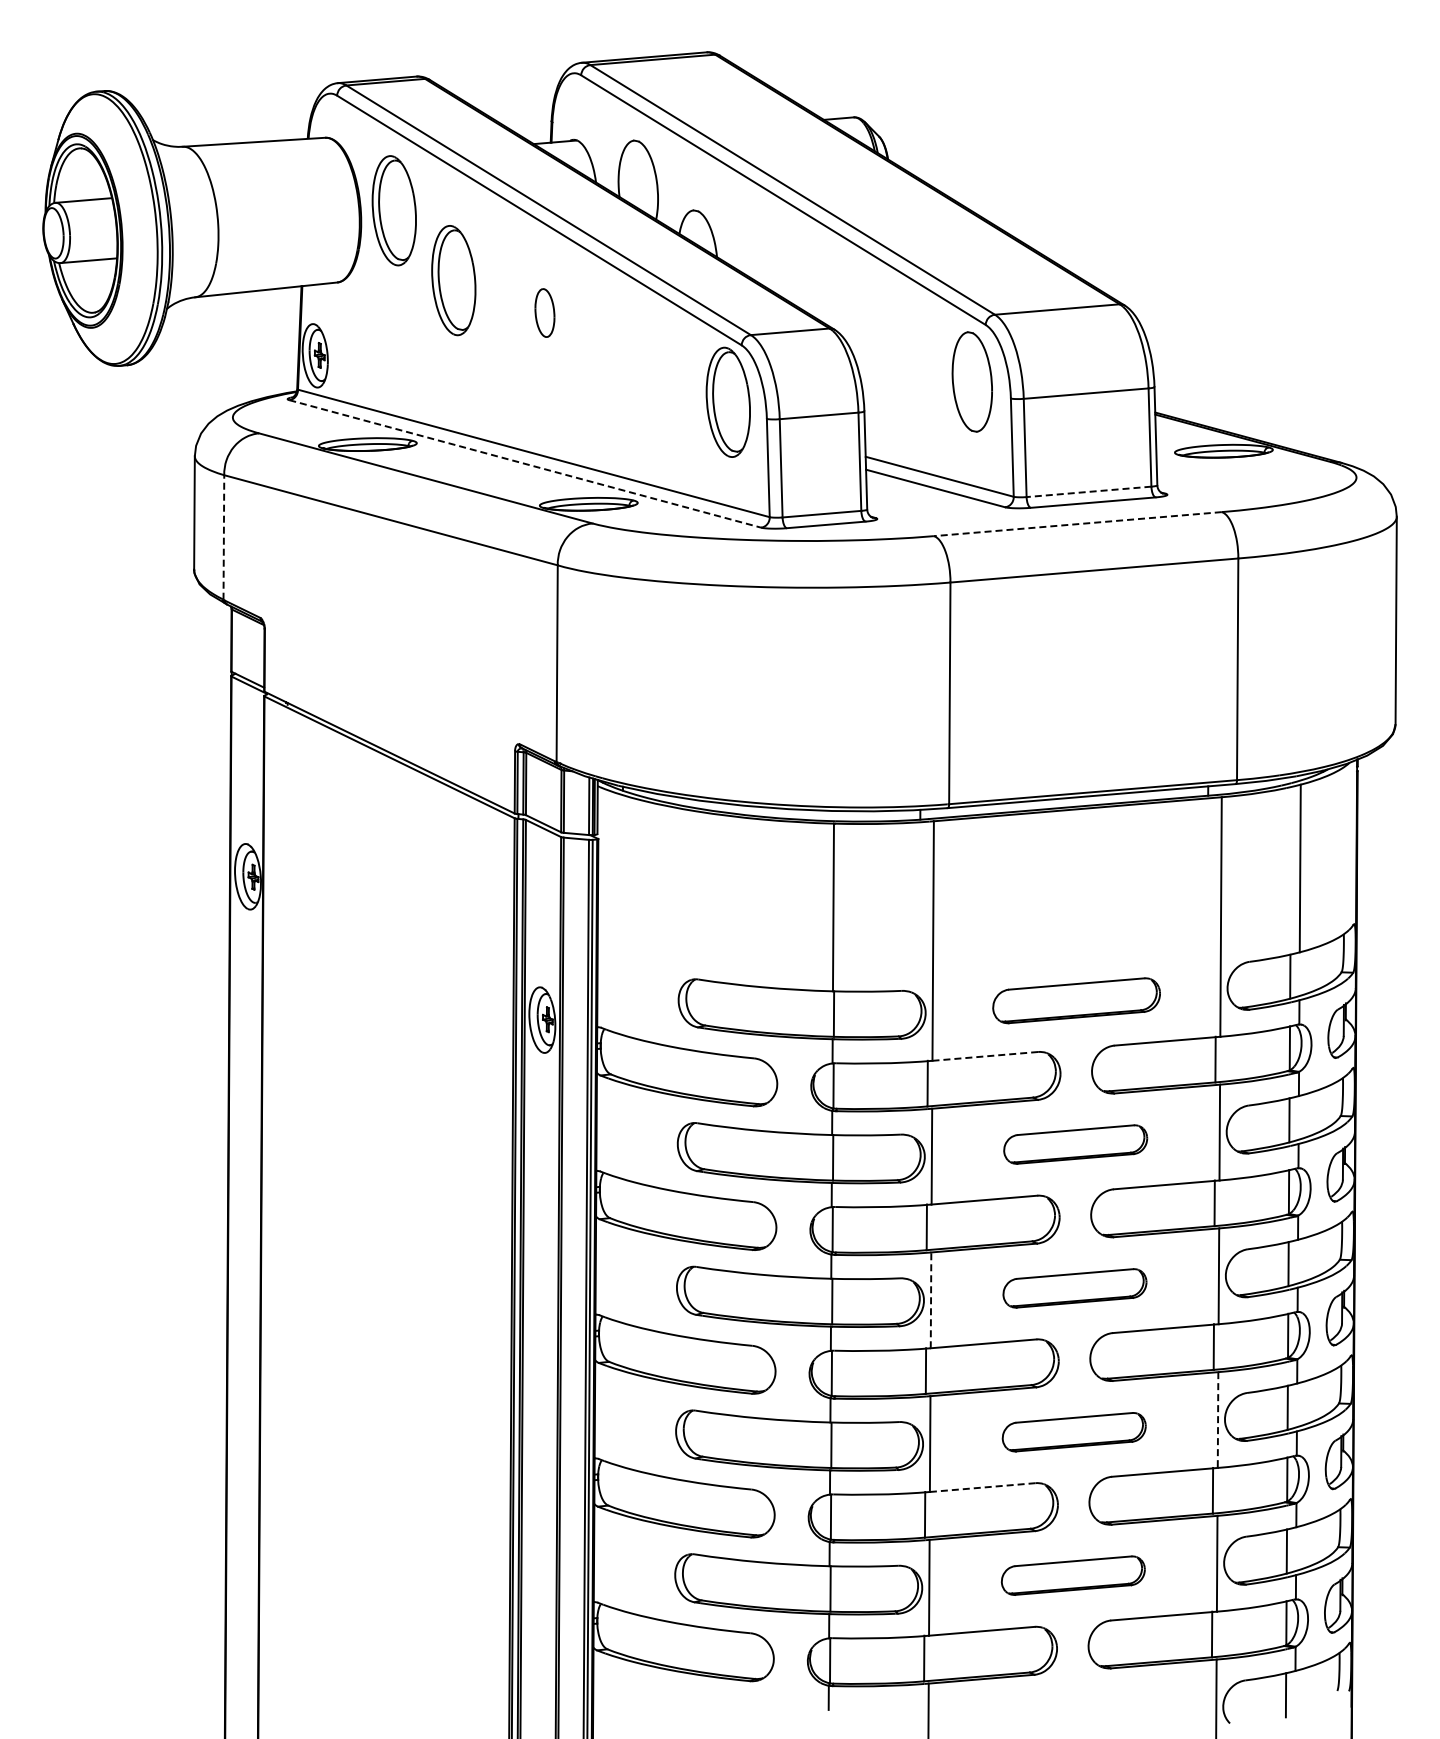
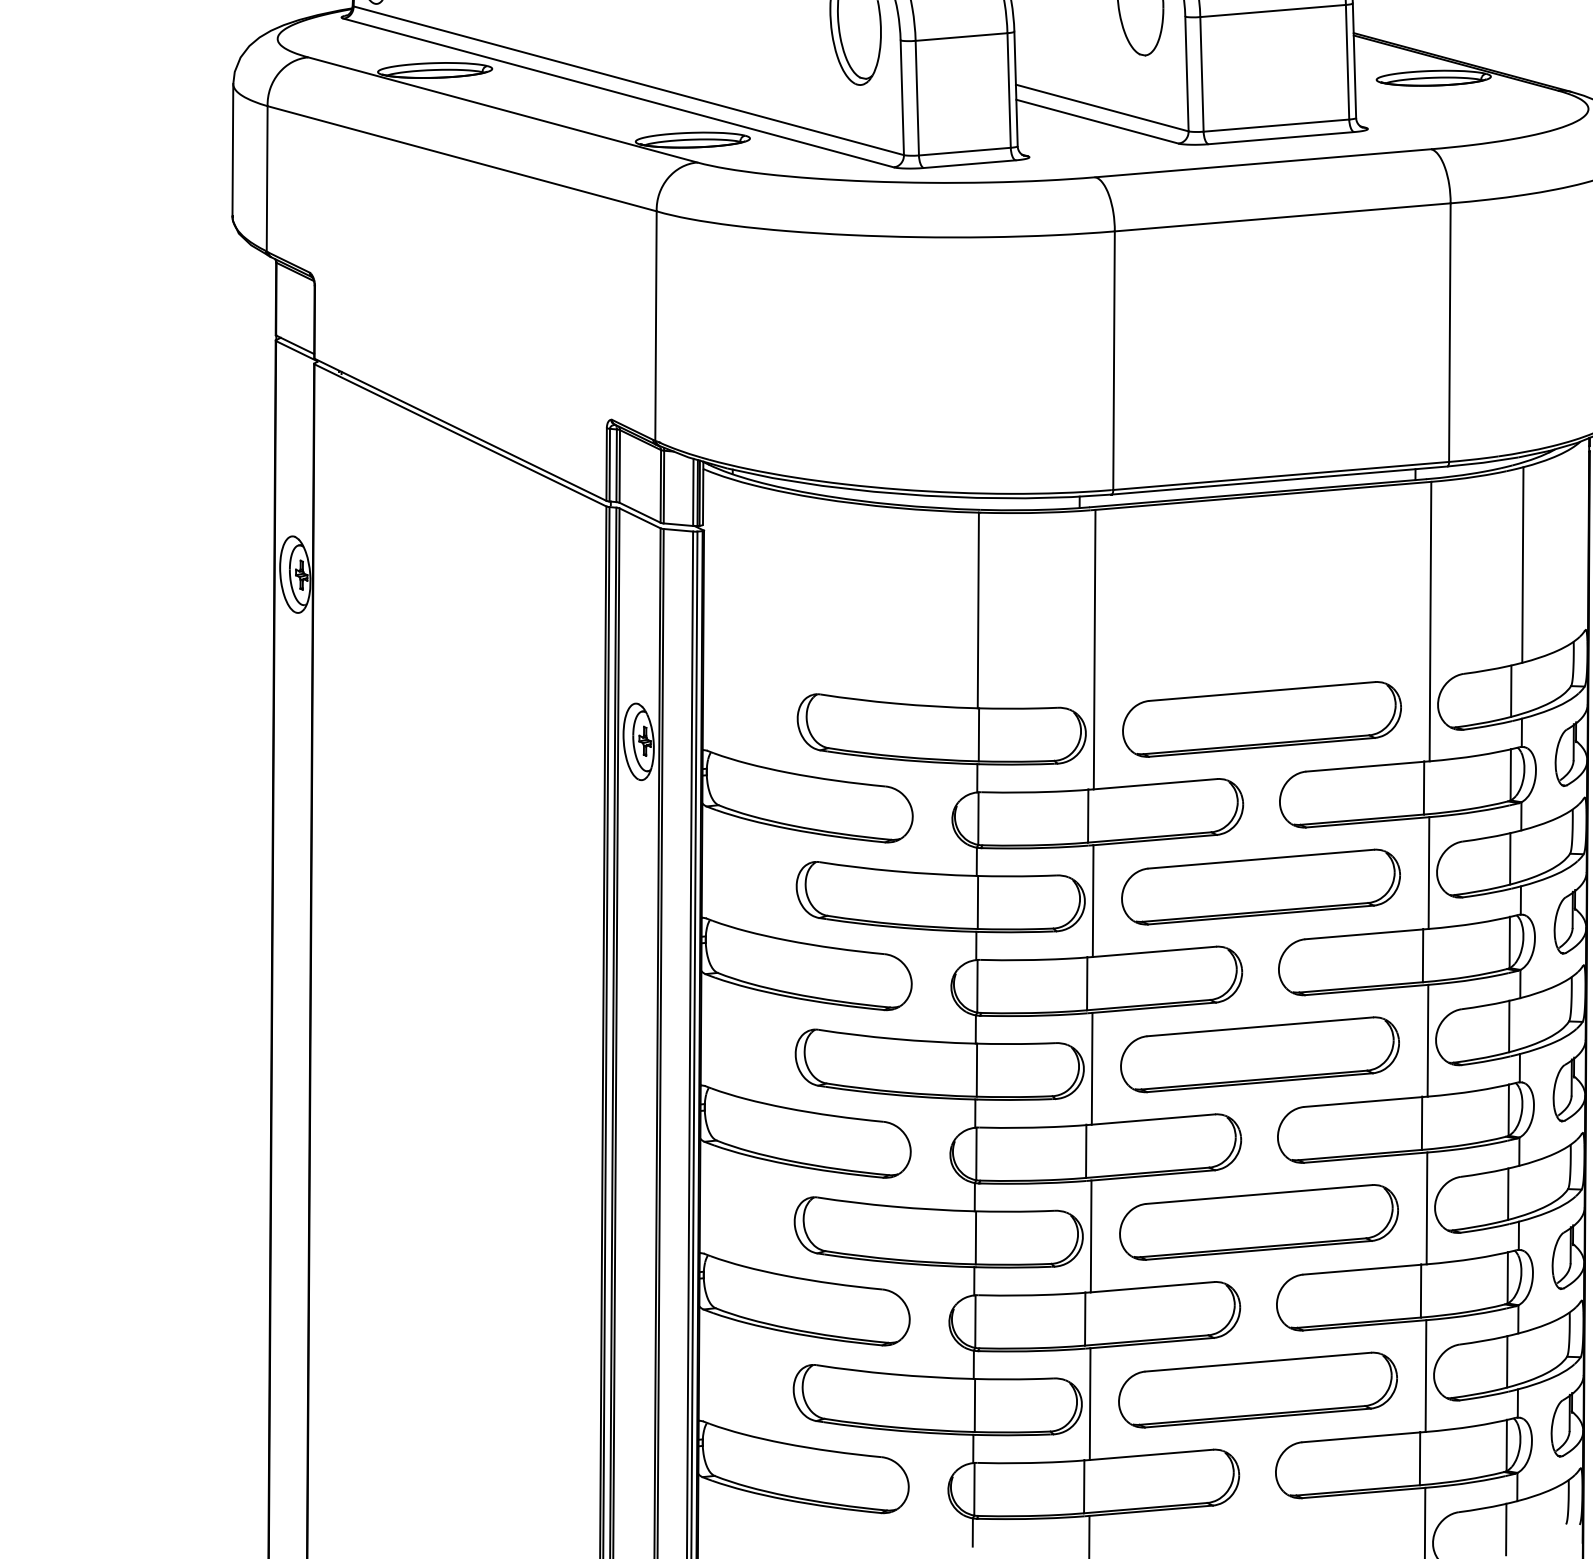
line: (525, 464) -> (619, 93), dashed -> solid
line: (1089, 491) -> (1276, 125), dashed -> solid
line: (1077, 524) -> (1263, 163), dashed -> solid
line: (223, 536) -> (266, 177), dashed -> solid
part: (1076, 1000) -> (1261, 718), size x1.43
line: (985, 1056) -> (1155, 784), dashed -> solid
part: (1075, 1144) -> (1260, 886), size x1.67
part: (1074, 1288) -> (1259, 1054), size x1.67
line: (931, 1300) -> (1092, 1068), dashed -> solid
line: (1218, 1420) -> (1427, 1208), dashed -> solid
part: (1074, 1432) -> (1259, 1222), size x1.67
line: (983, 1487) -> (1153, 1287), dashed -> solid
part: (1073, 1575) -> (1258, 1389), size x1.67

